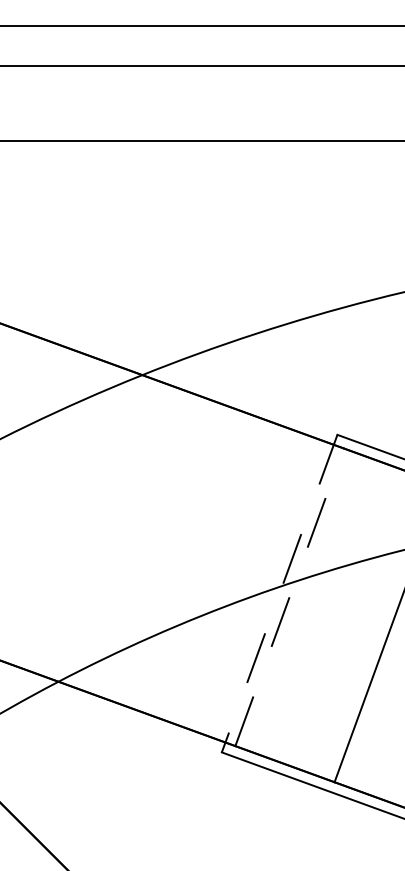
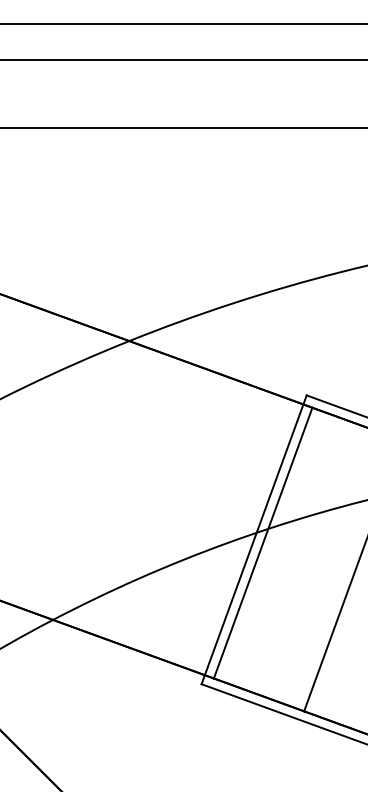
line: (280, 593) -> (254, 539), dashed -> solid
line: (289, 596) -> (263, 542), dashed -> solid

